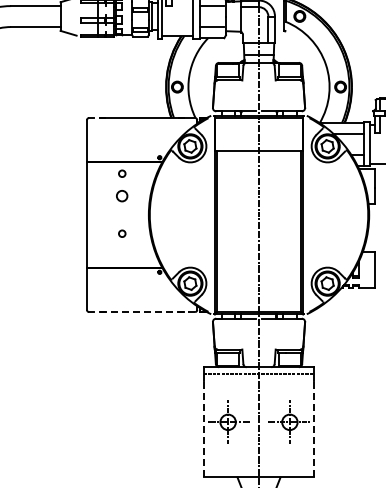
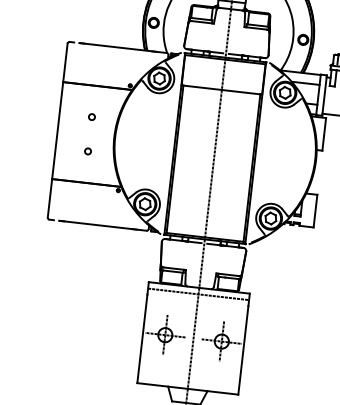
circle: (122, 173) -> (94, 96), removed
circle: (122, 196) -> (92, 117), size x0.62
line: (147, 312) -> (102, 226), dashed -> solid
line: (203, 428) -> (142, 338), dashed -> solid
line: (314, 428) -> (243, 349), dashed -> solid

